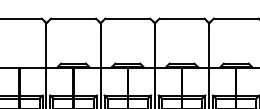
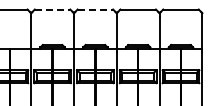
line: (73, 18) -> (52, 9), solid -> dashed
line: (127, 18) -> (95, 9), solid -> dashed

